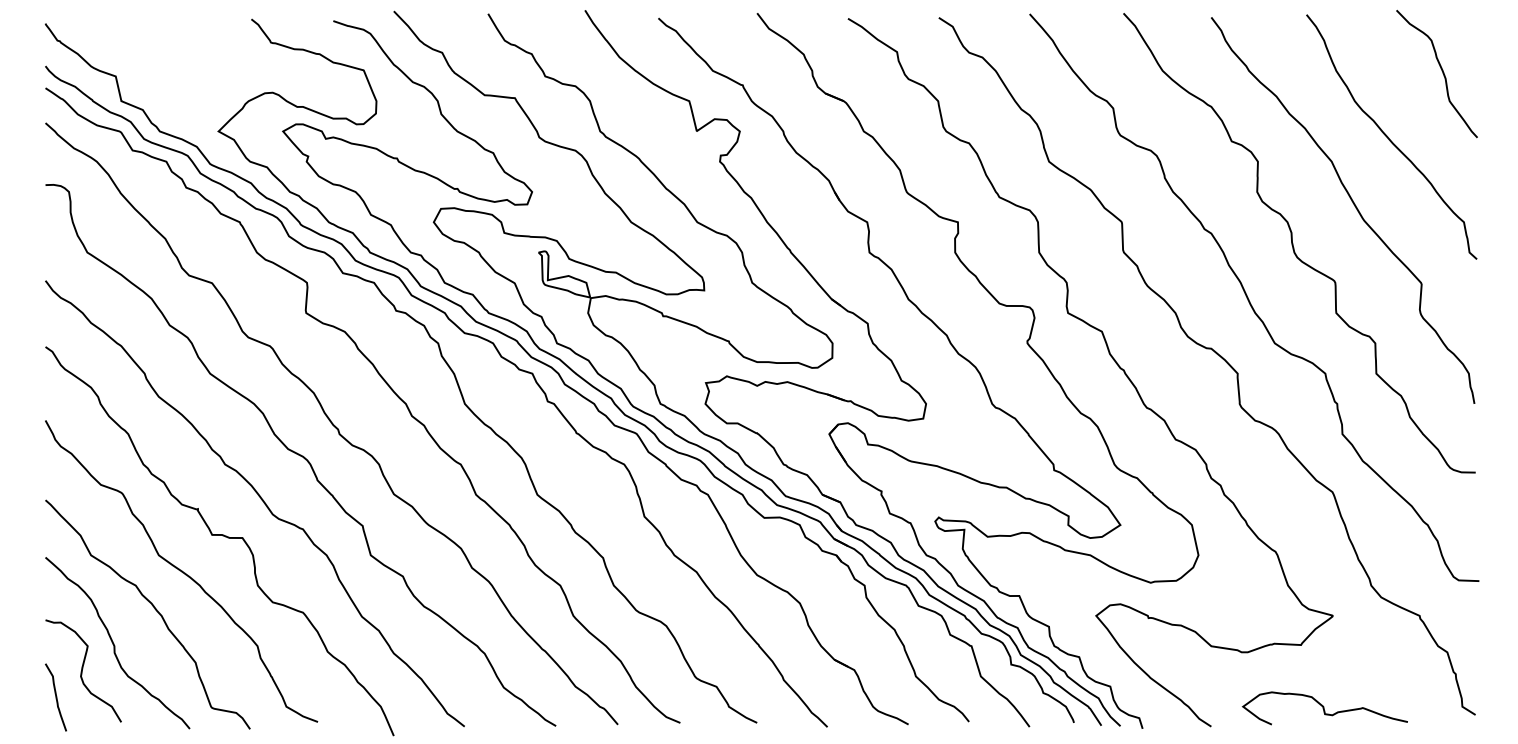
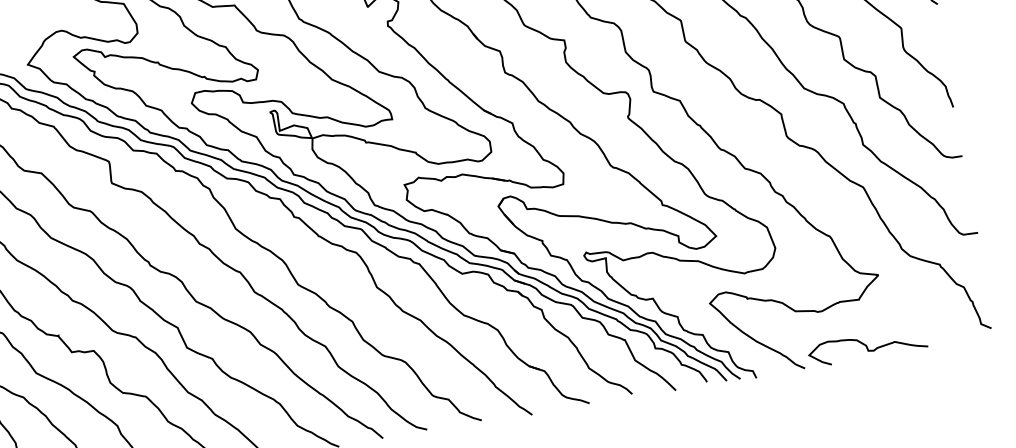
curve: (1324, 708) -> (867, 346), moved

